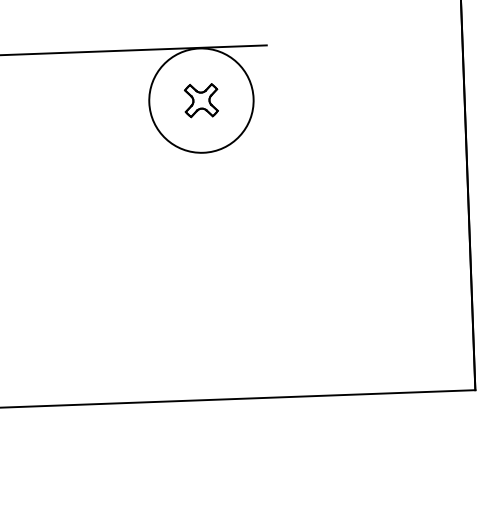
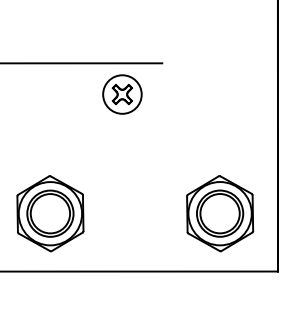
circle: (201, 100) -> (122, 94), size x0.62
part: (374, 295) -> (220, 213), added
part: (87, 306) -> (50, 213), added

